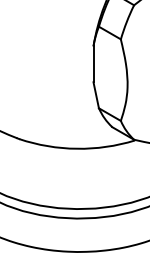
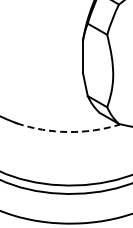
arc: (77, 149) -> (68, 132), solid -> dashed

